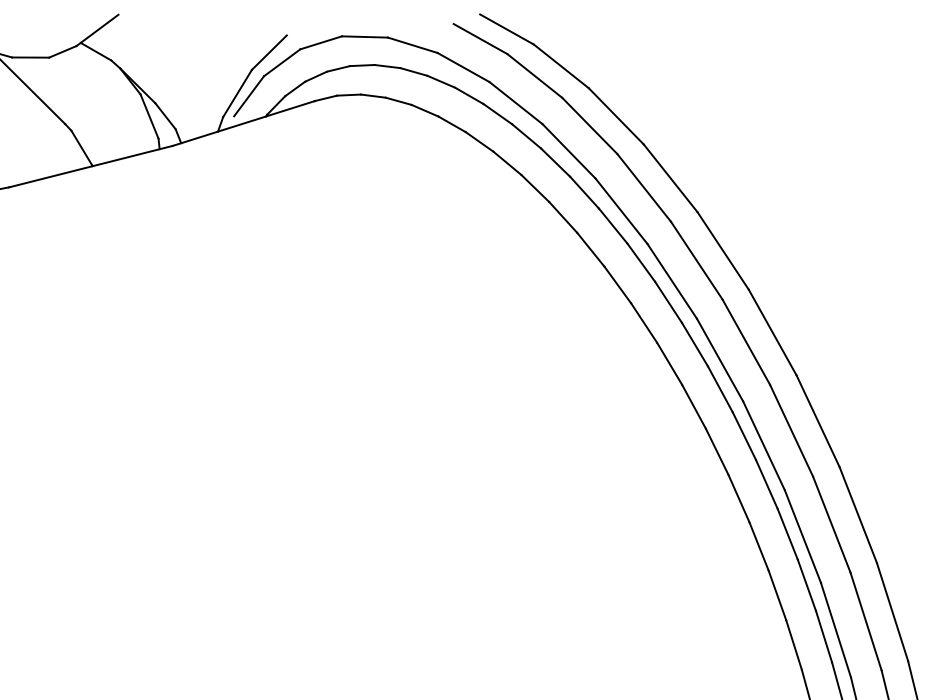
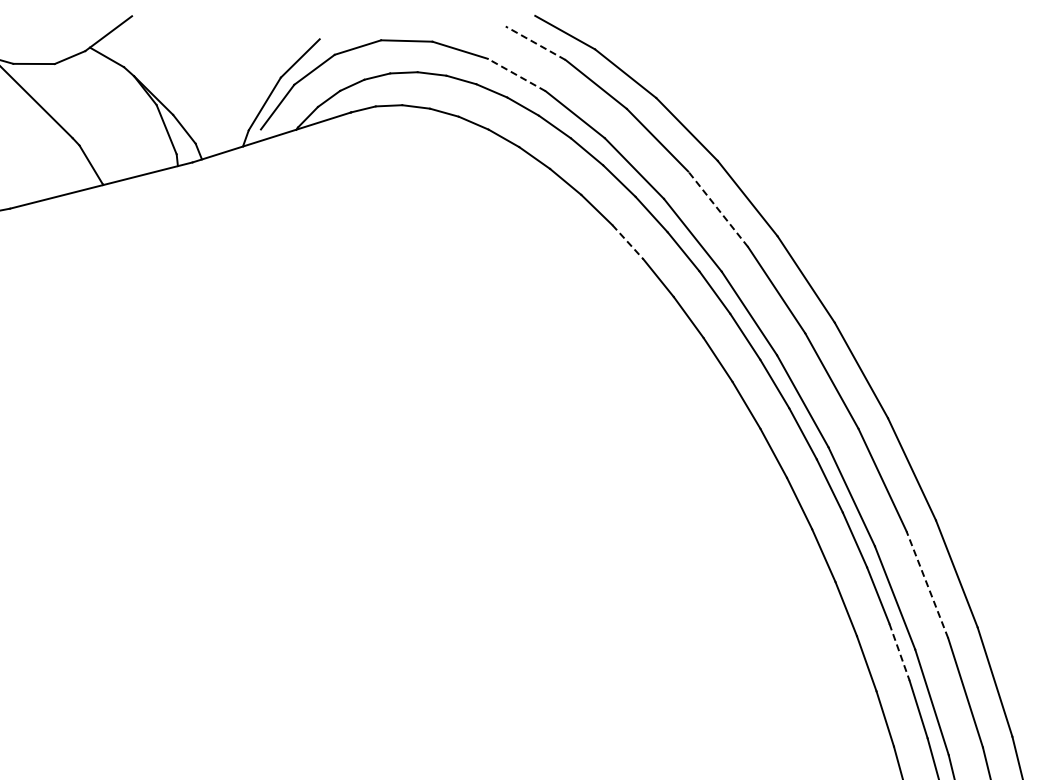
line: (480, 39) -> (535, 43), solid -> dashed
line: (463, 67) -> (516, 74), solid -> dashed
line: (643, 187) -> (717, 208), solid -> dashed
line: (563, 217) -> (628, 242), solid -> dashed
line: (831, 524) -> (927, 584), solid -> dashed
line: (806, 585) -> (899, 652), solid -> dashed

